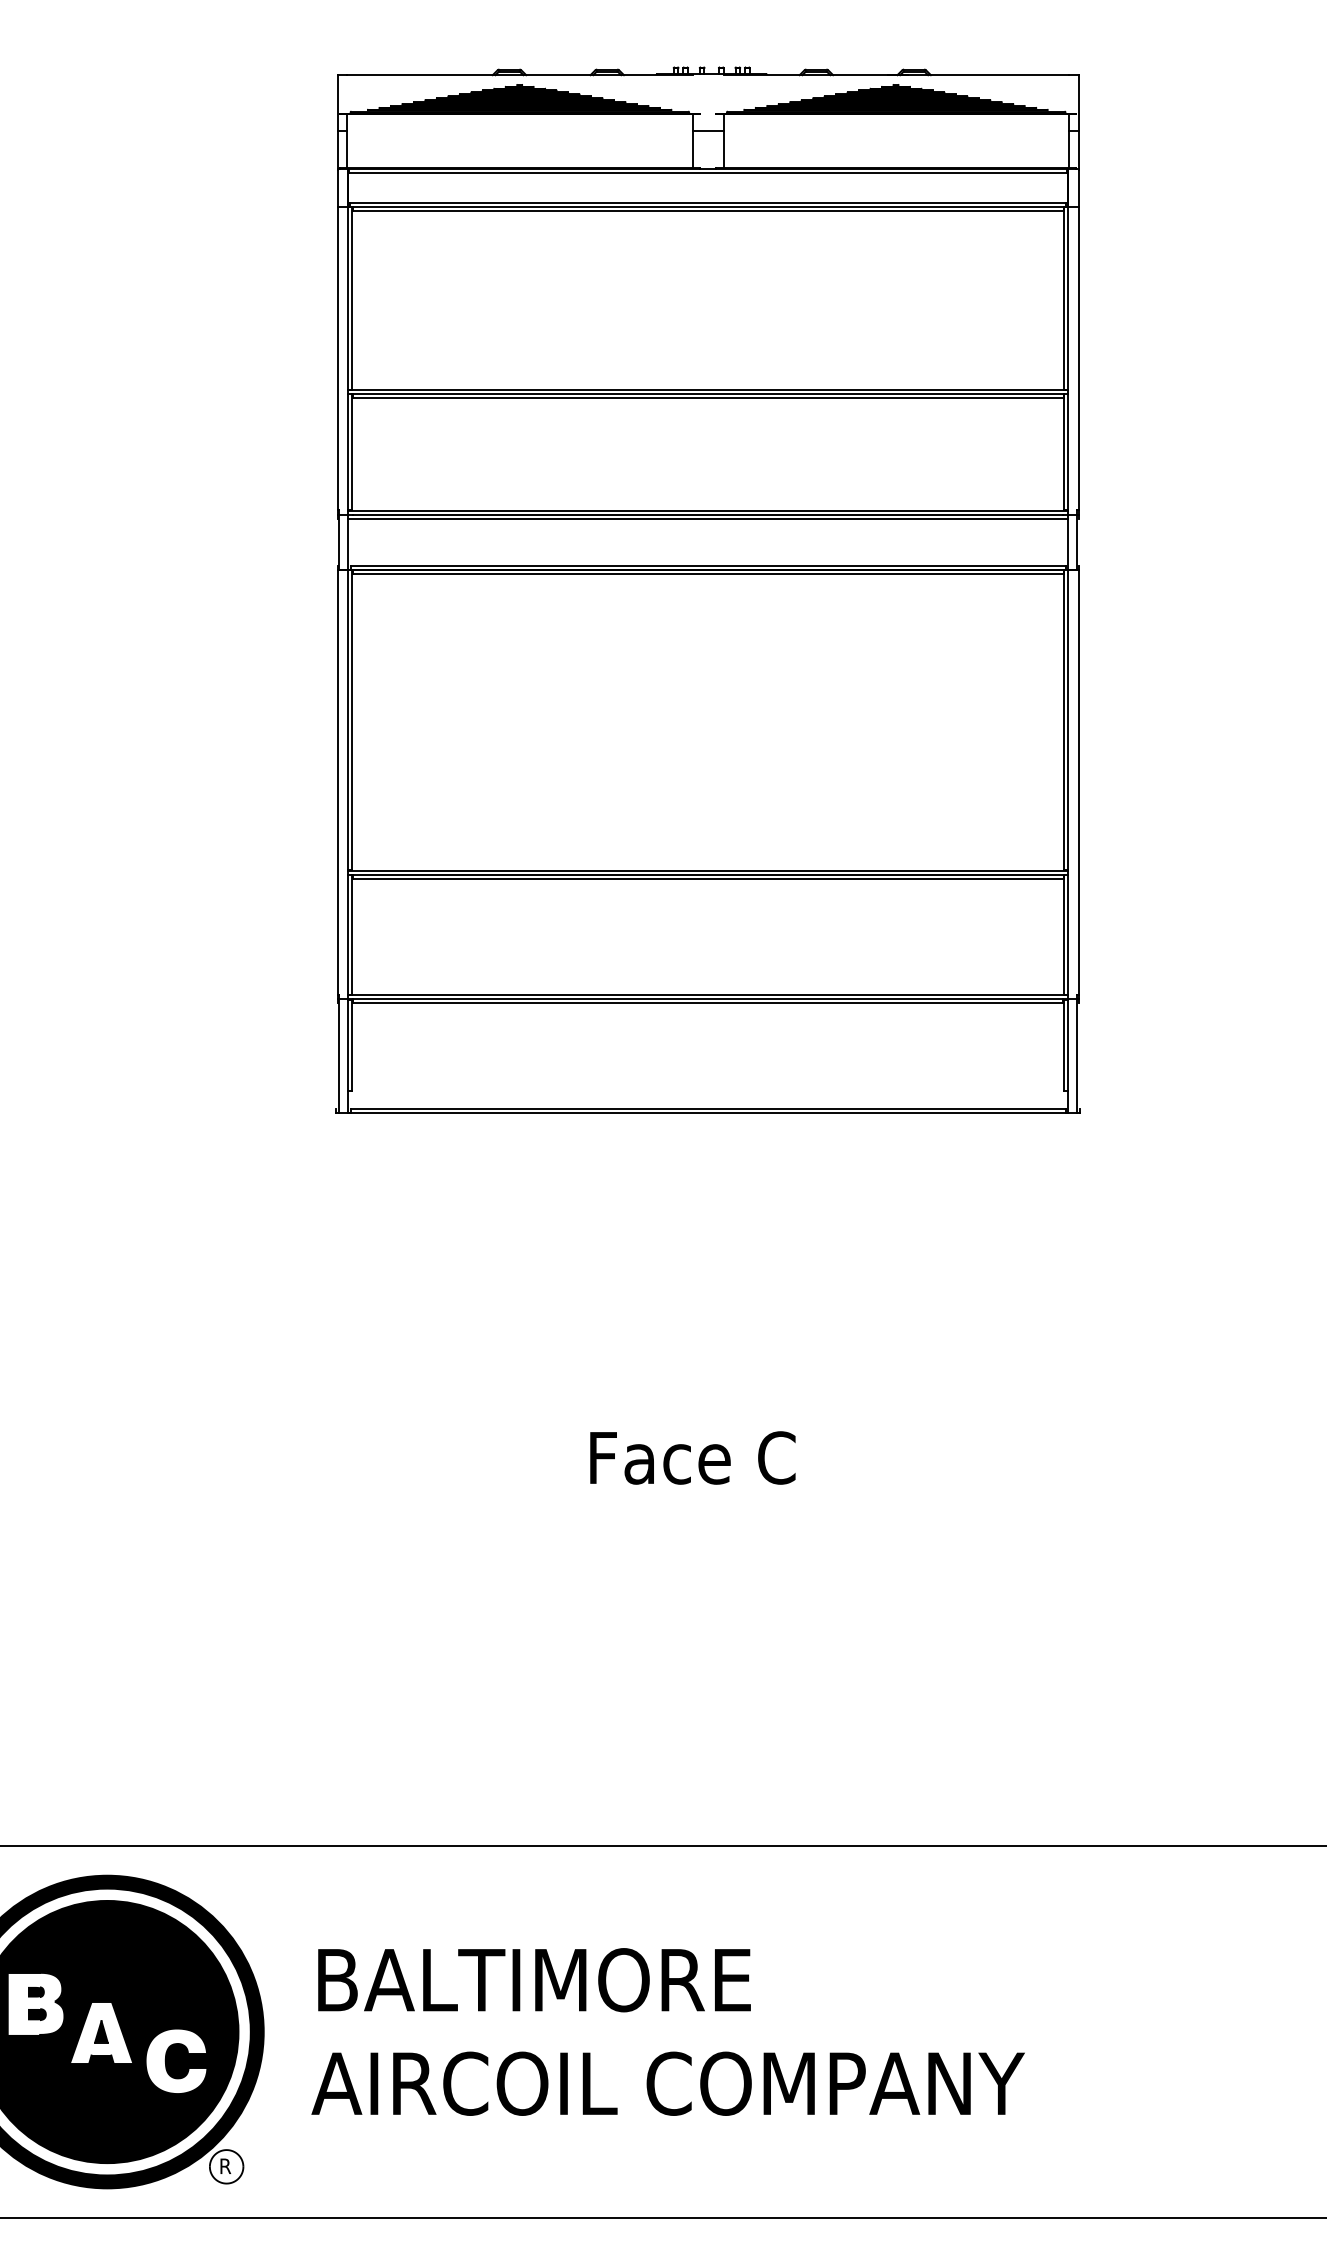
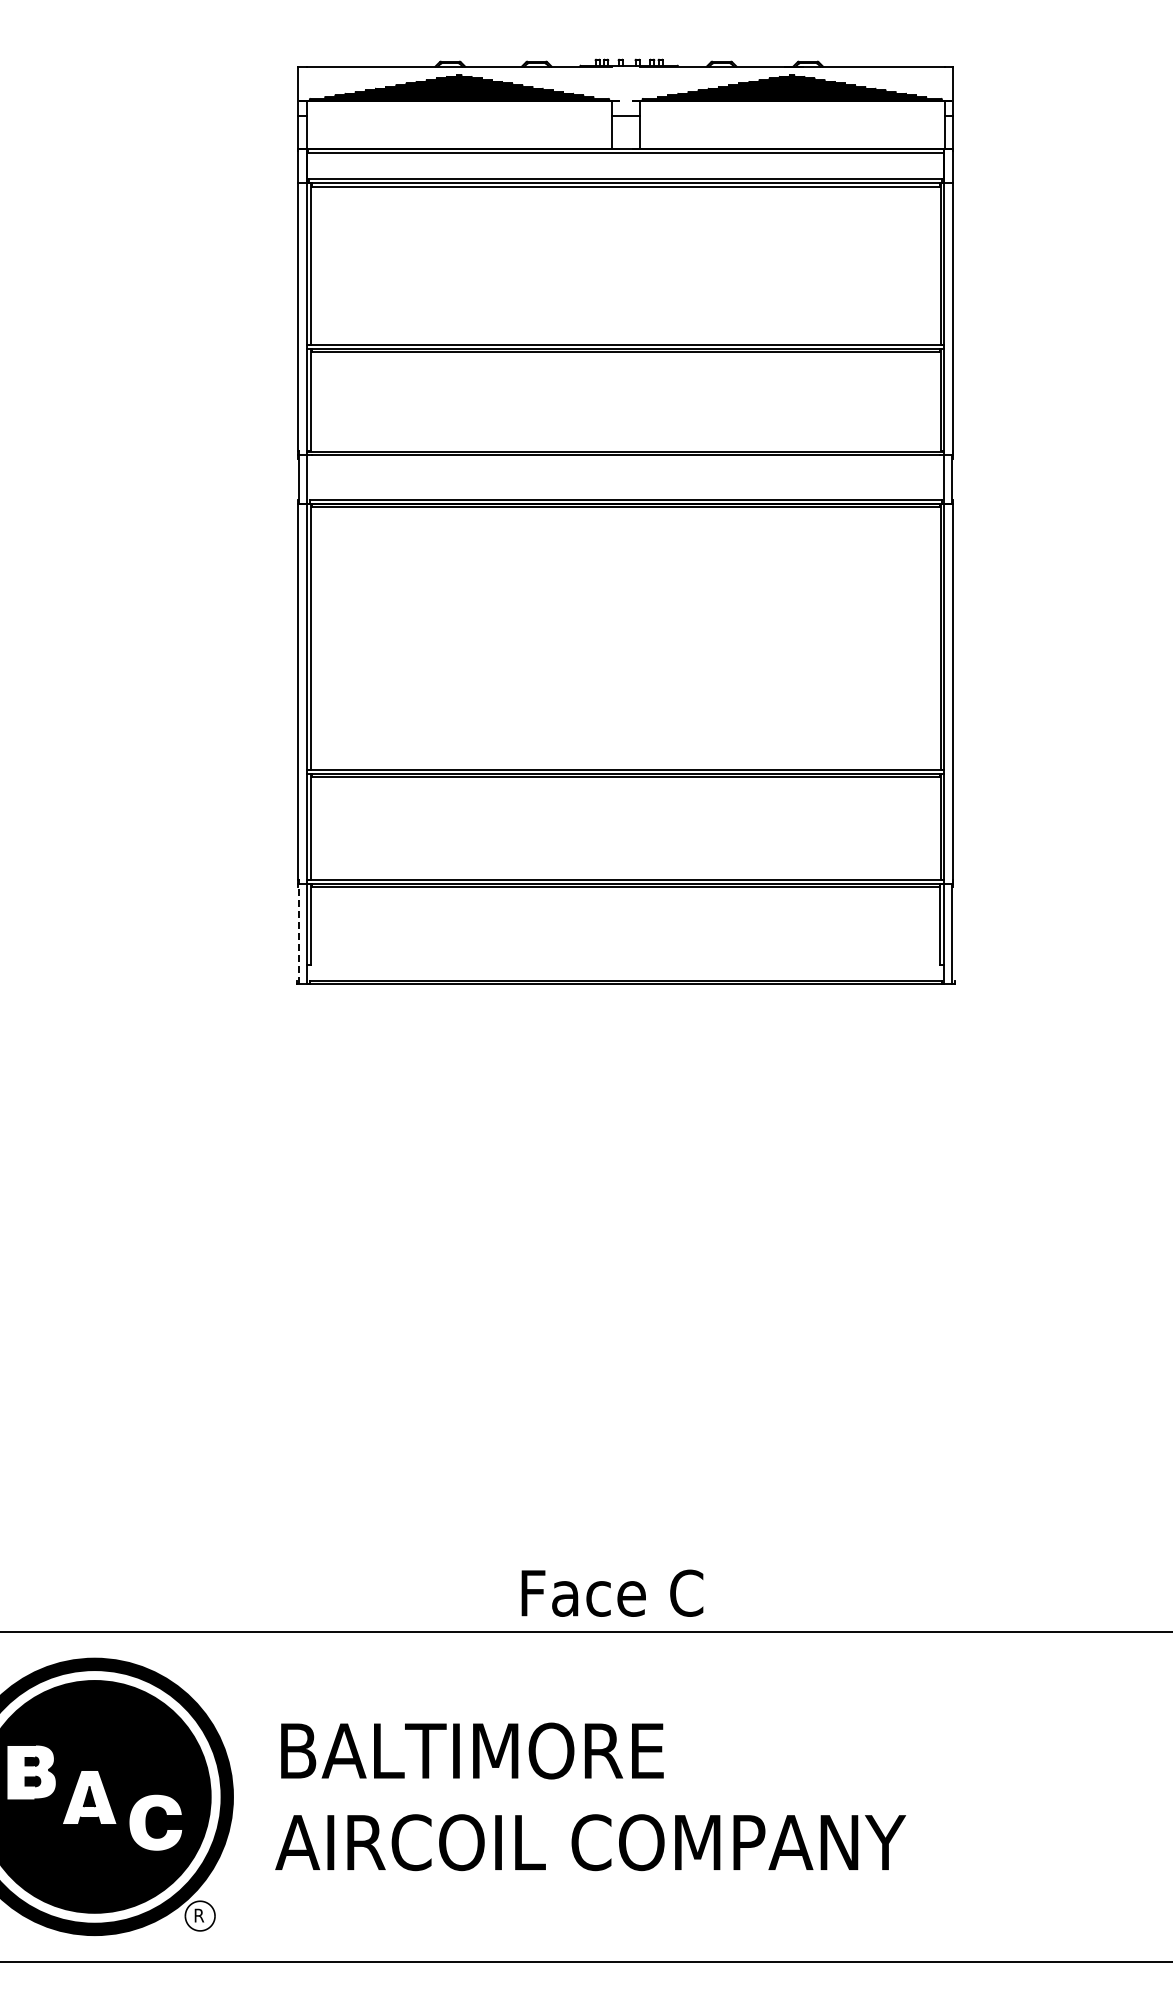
line: (707, 518) -> (625, 458), removed
line: (338, 1055) -> (299, 933), solid -> dashed
text: (692, 1457) -> (612, 1592), moved

